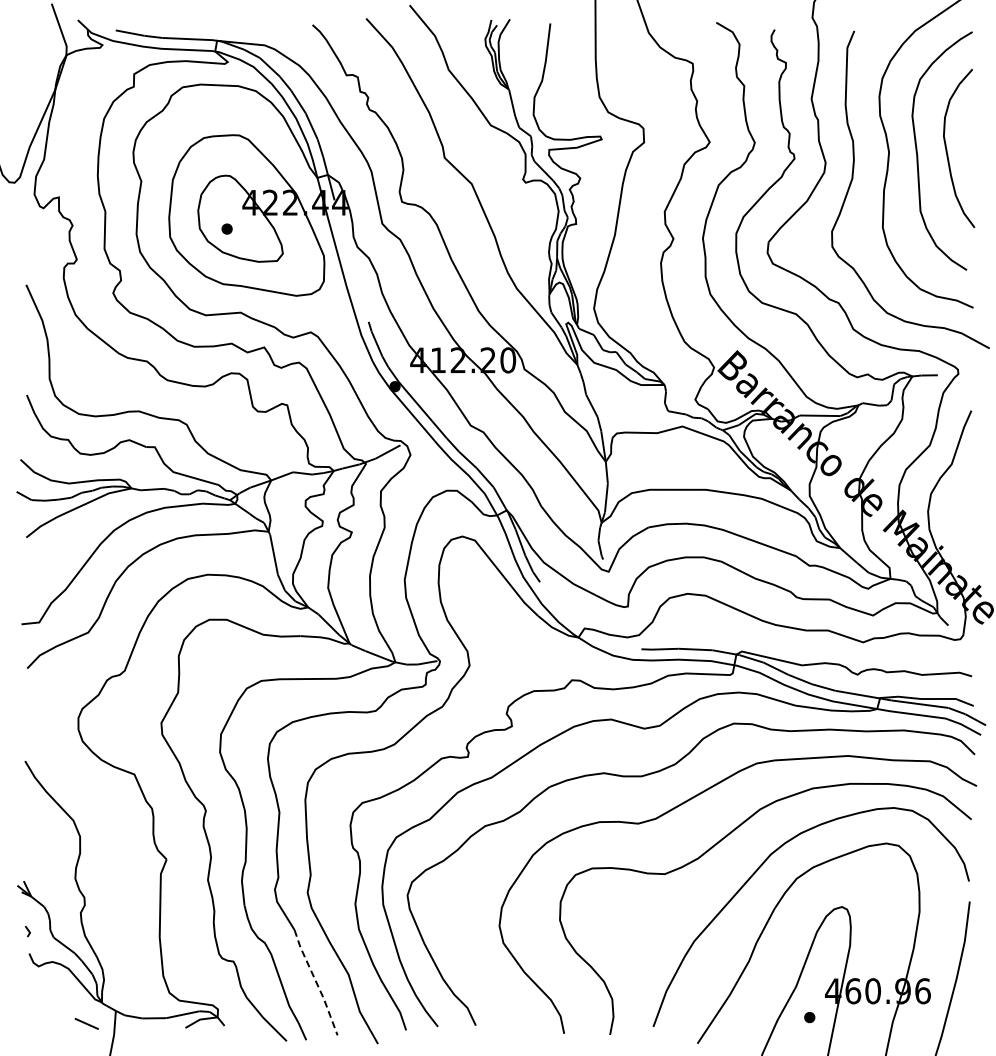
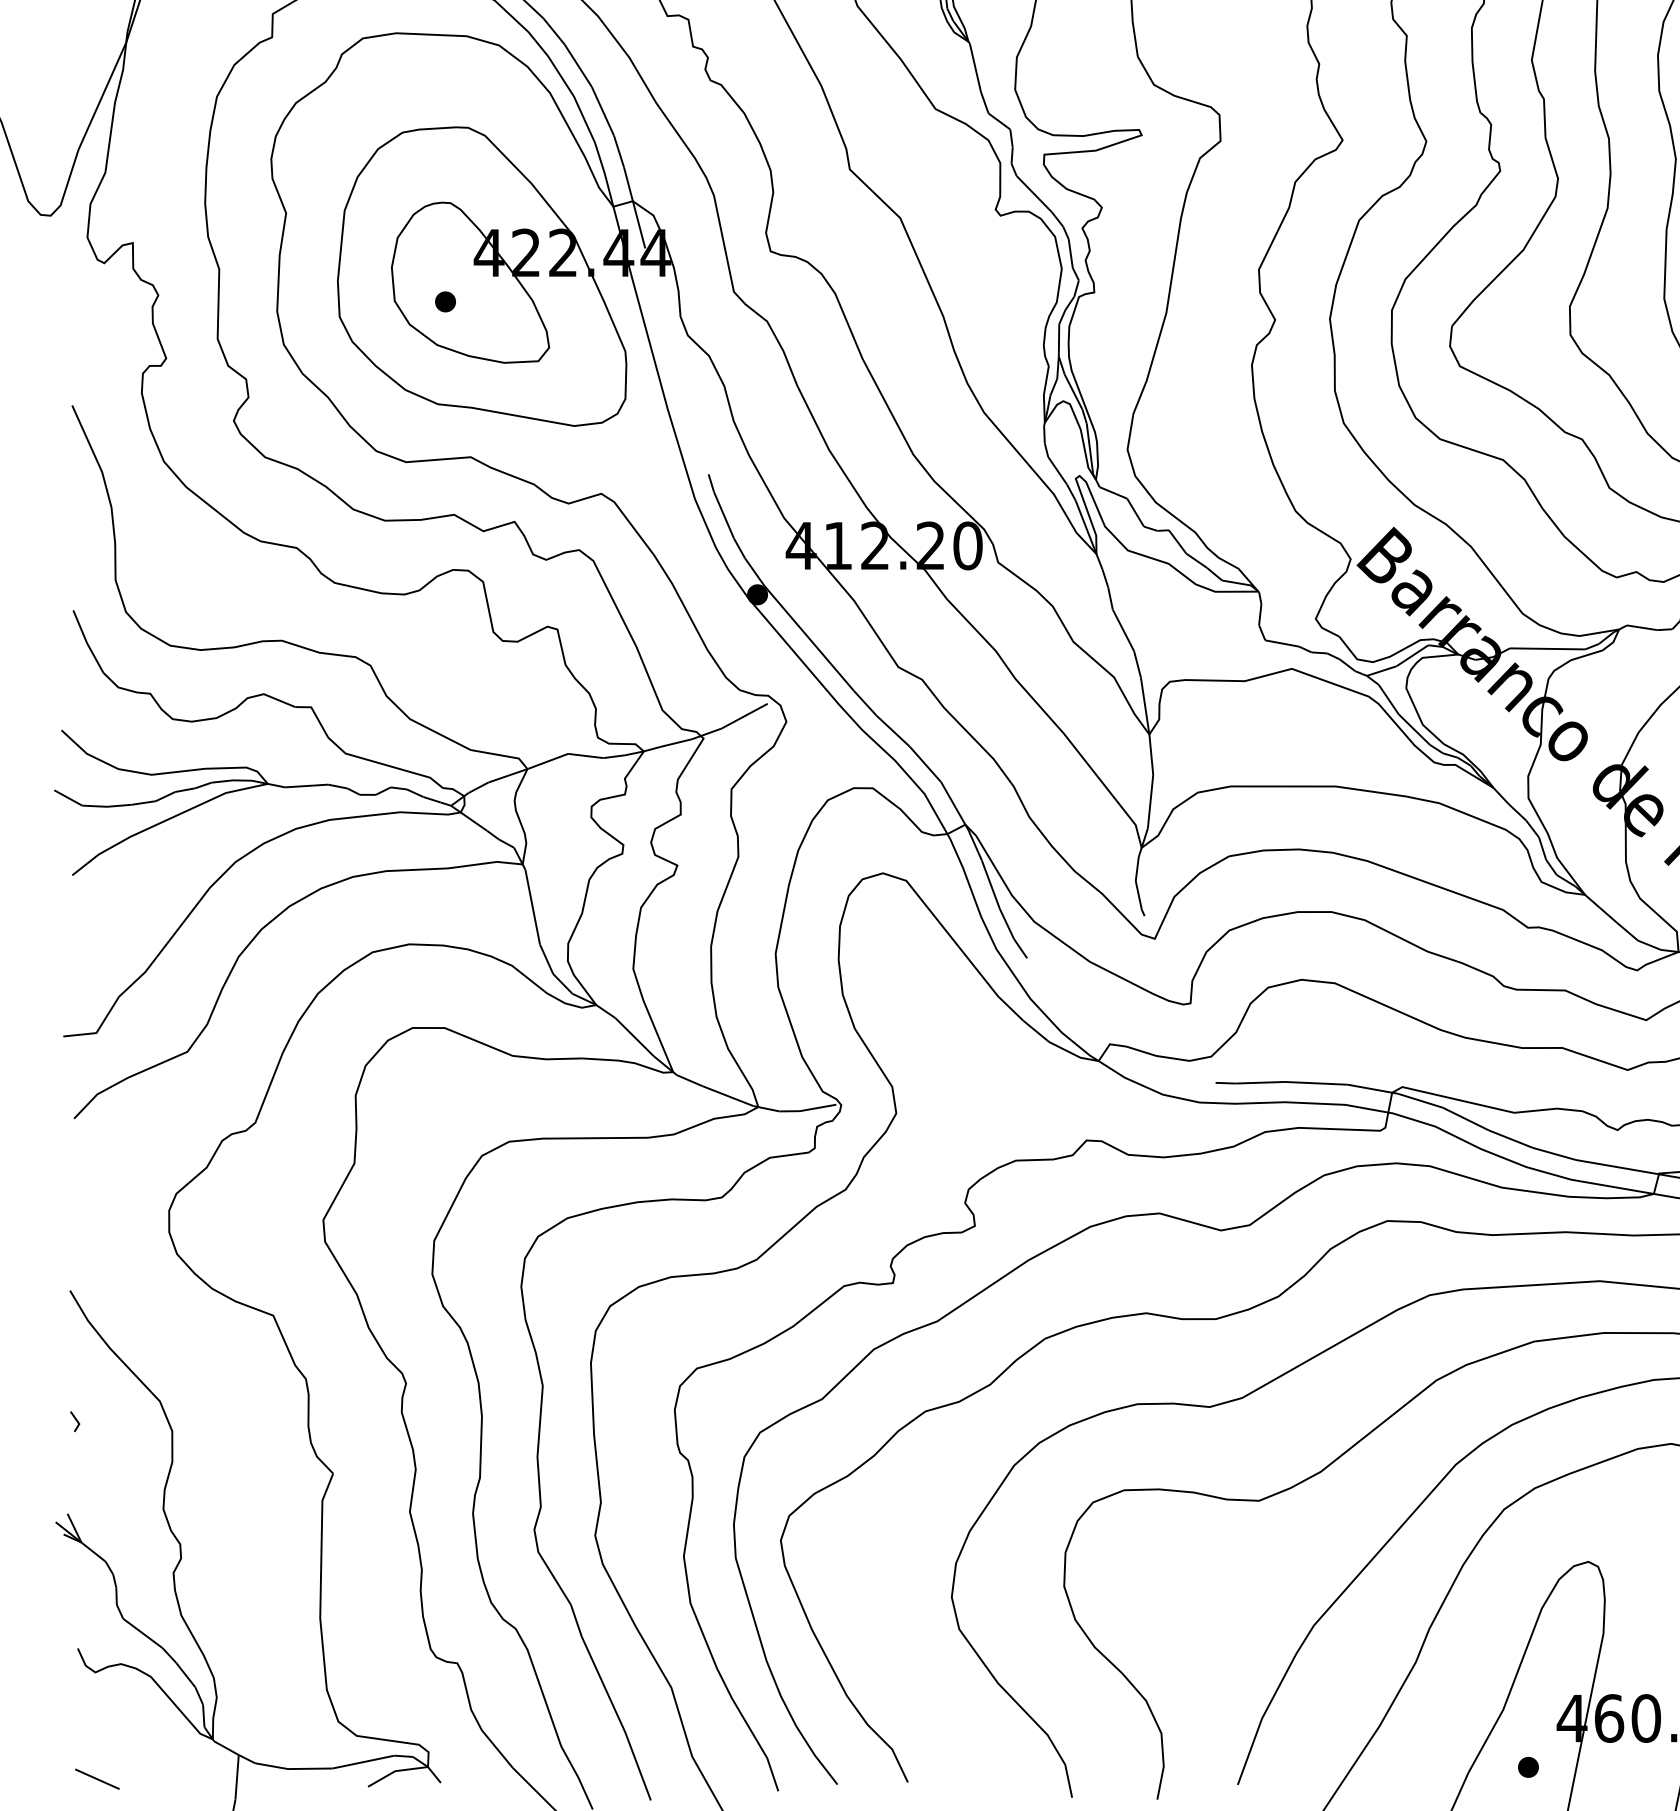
line: (27, 930) -> (74, 1419), moved
line: (316, 982) -> (611, 1702), dashed -> solid
line: (86, 1023) -> (96, 1778), moved

